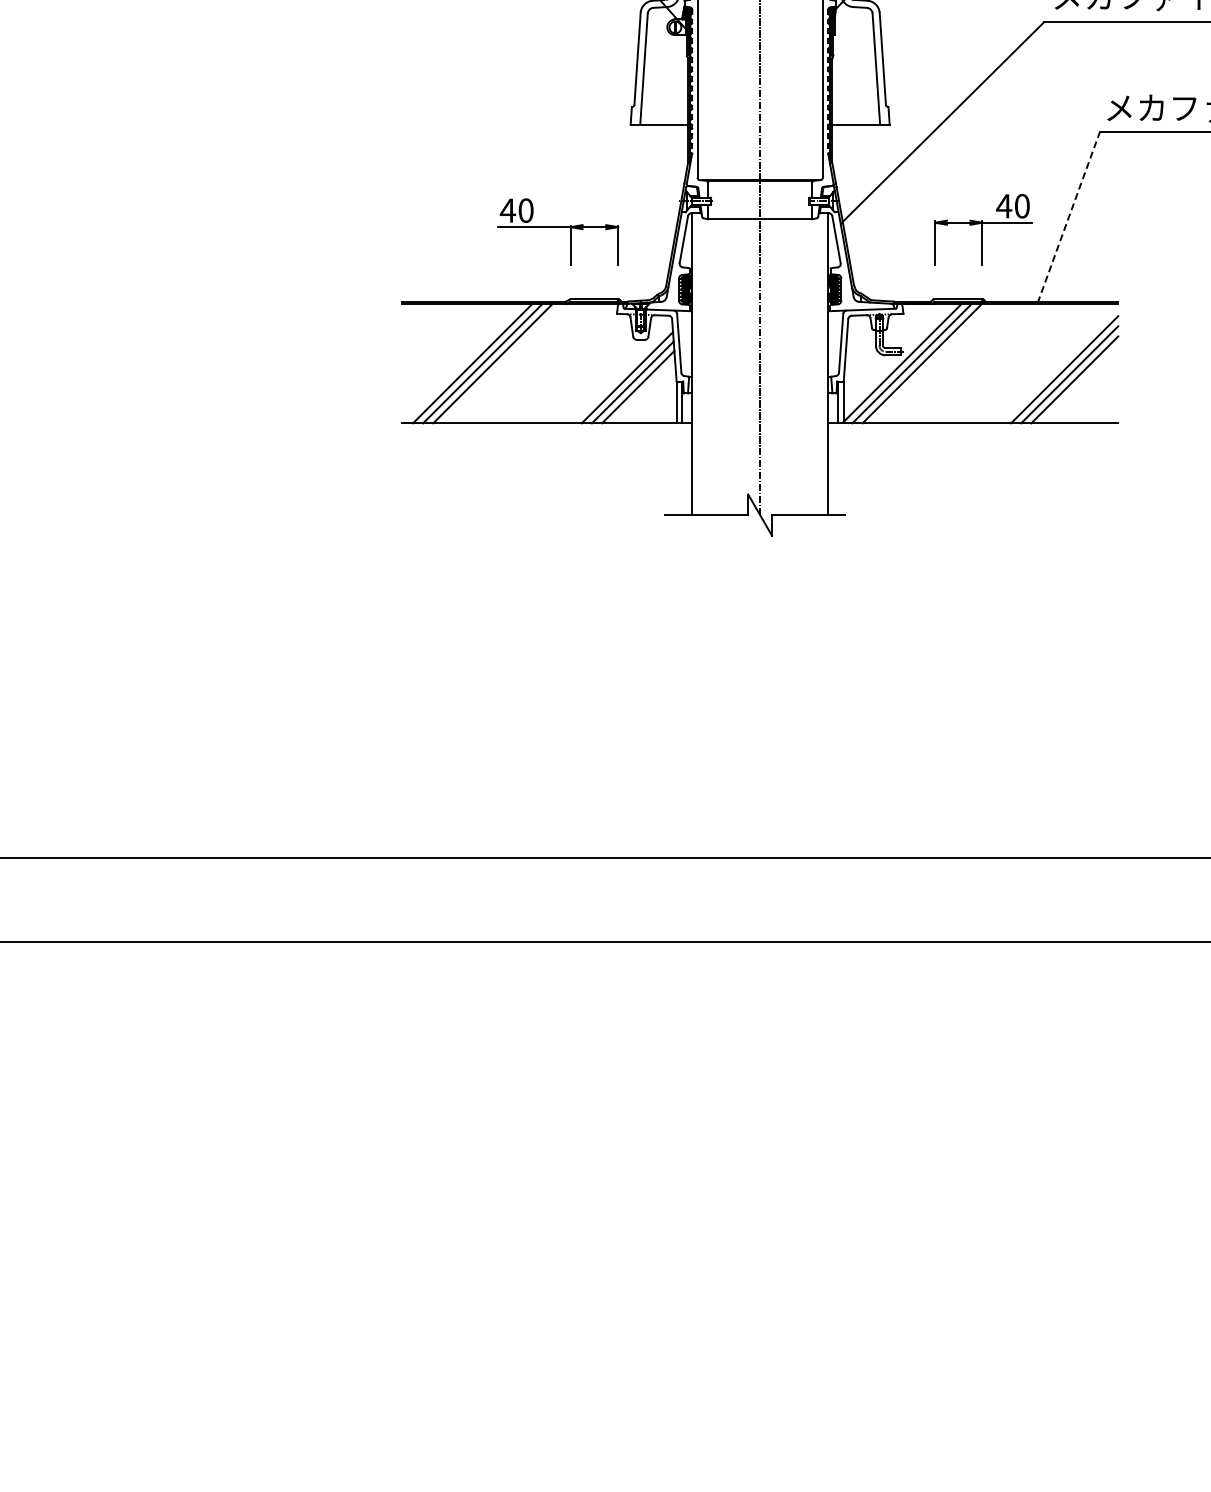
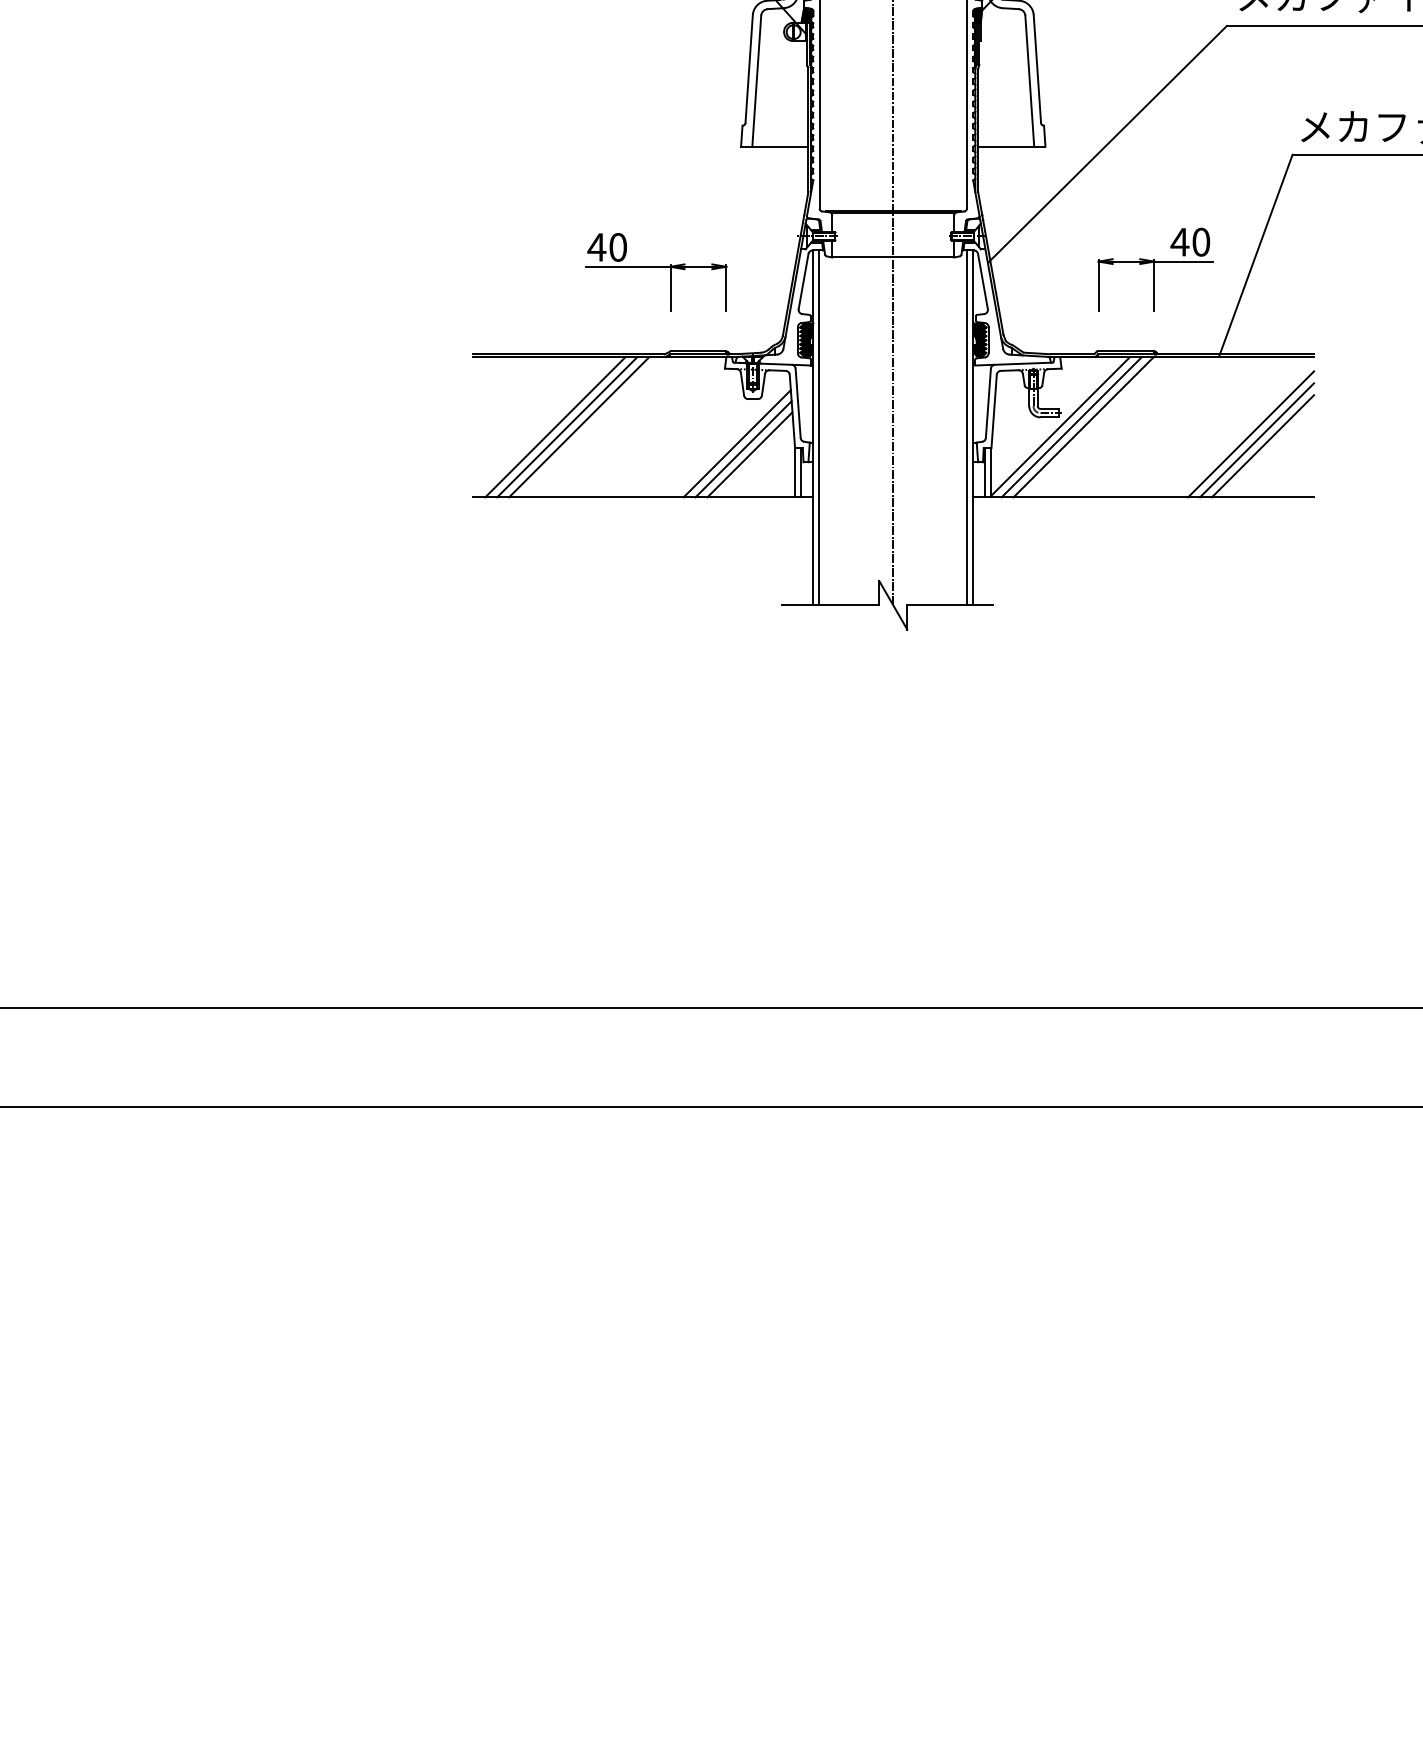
line: (1068, 217) -> (1255, 255), dashed -> solid
line: (697, 364) -> (819, 428), added
line: (823, 364) -> (967, 428), added

